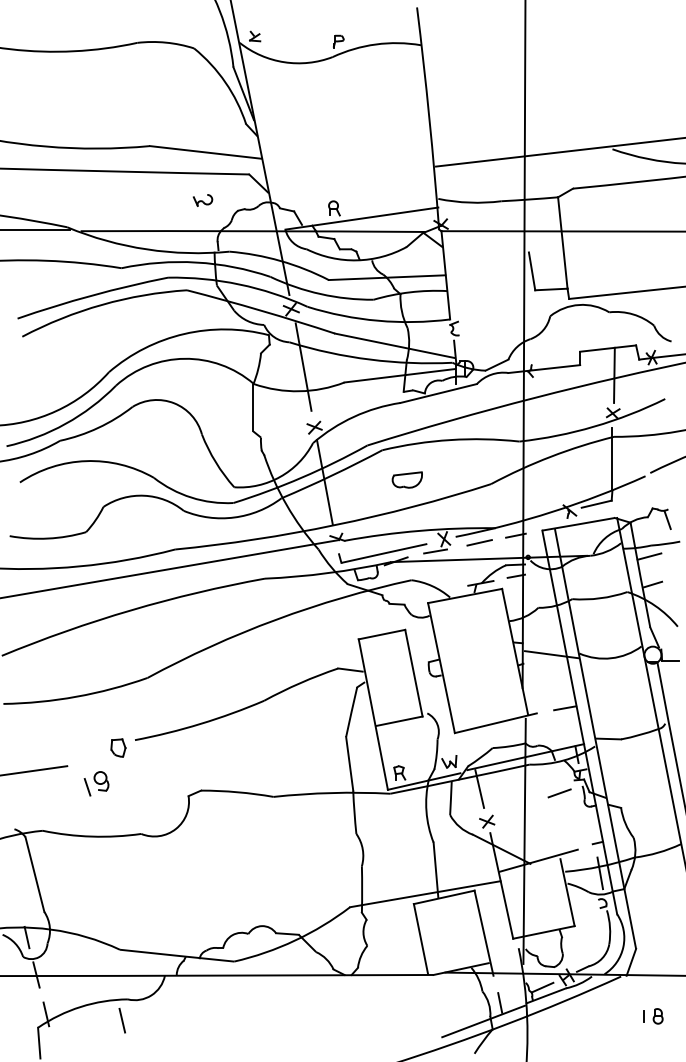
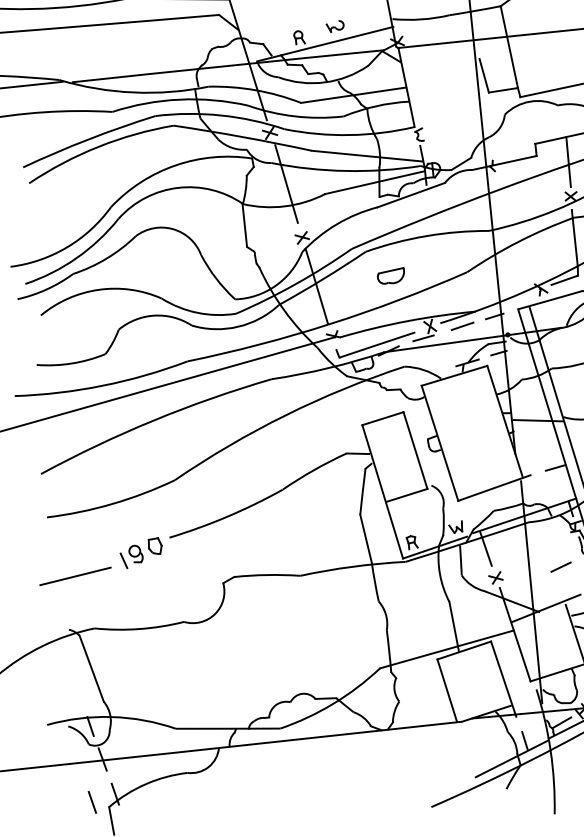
part: (202, 200) -> (334, 26), moved
part: (96, 783) -> (131, 556), moved
line: (559, 793) -> (560, 567), moved
line: (121, 1020) -> (91, 802), moved

